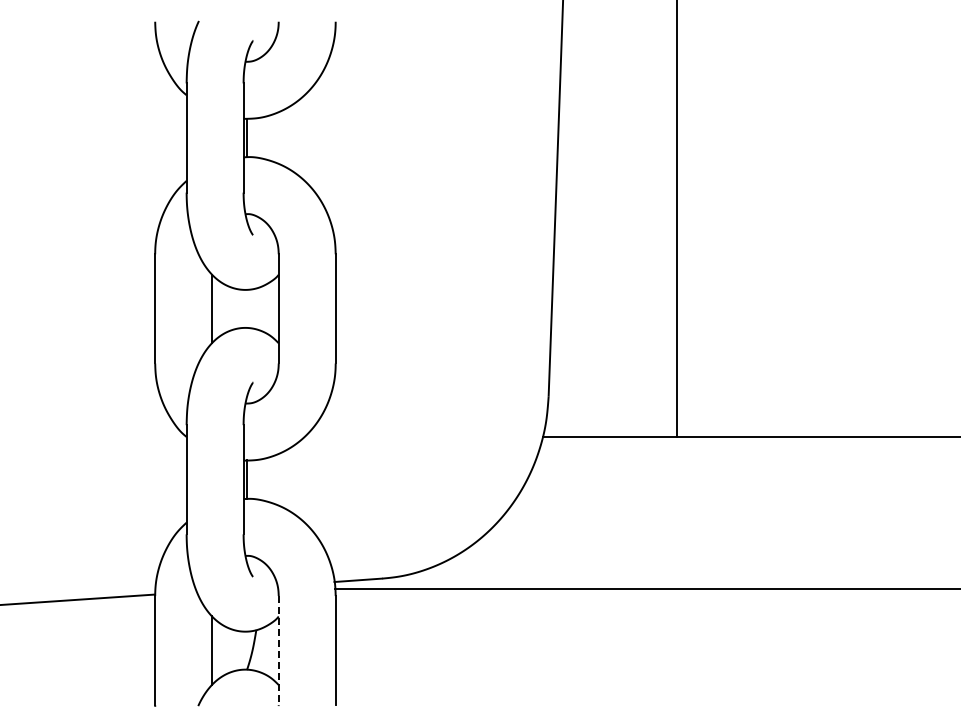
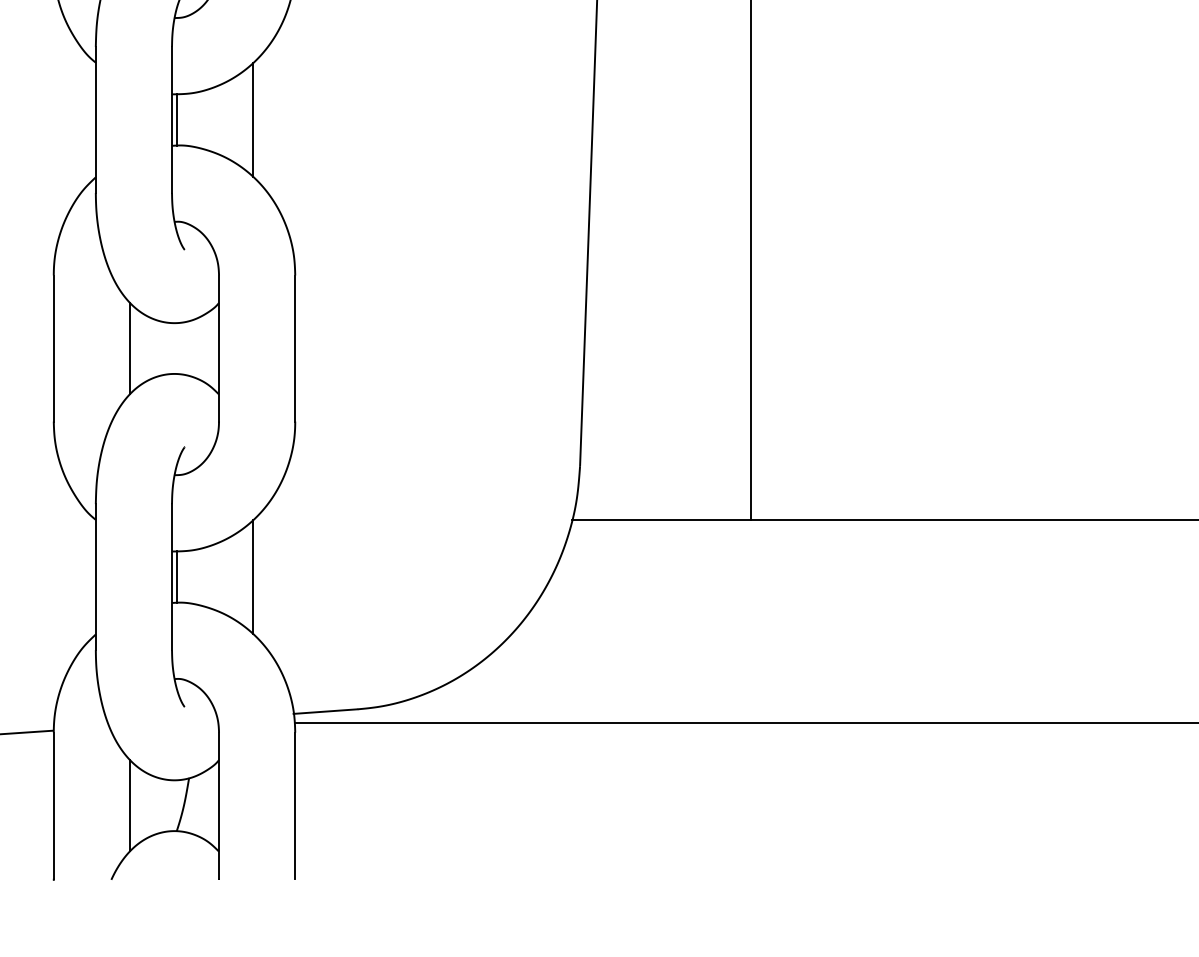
line: (304, 137) -> (253, 119), added
line: (304, 479) -> (253, 576), added
line: (278, 650) -> (218, 805), dashed -> solid

